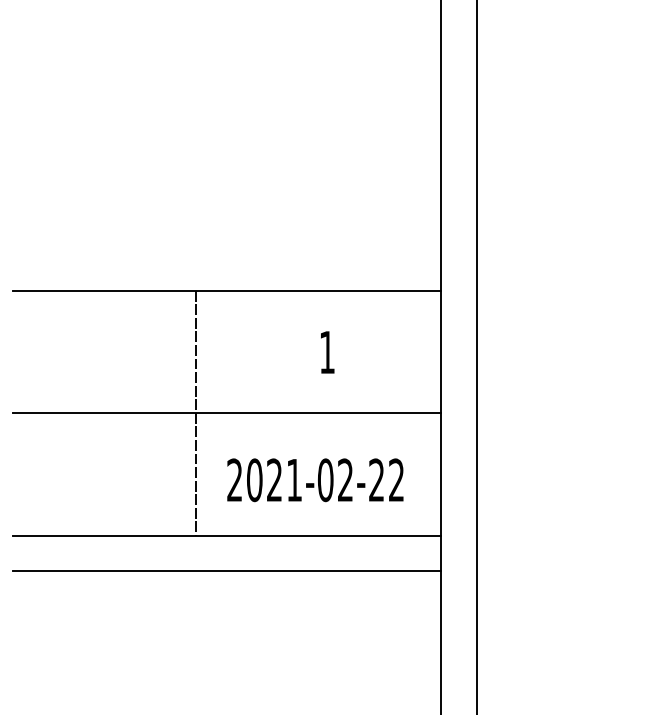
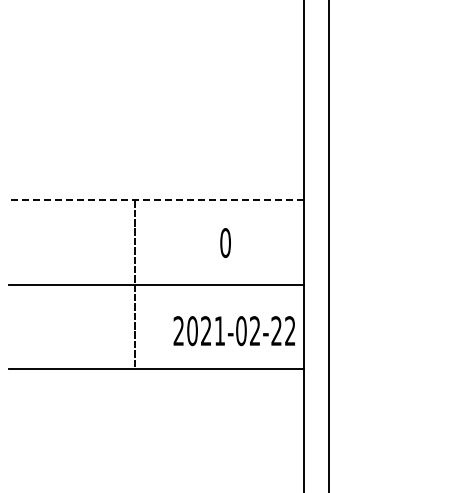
line: (225, 290) -> (155, 200), solid -> dashed
text: (327, 353) -> (225, 243), 1 -> 0
text: (314, 480) -> (233, 331), moved
line: (227, 570) -> (156, 393), removed

